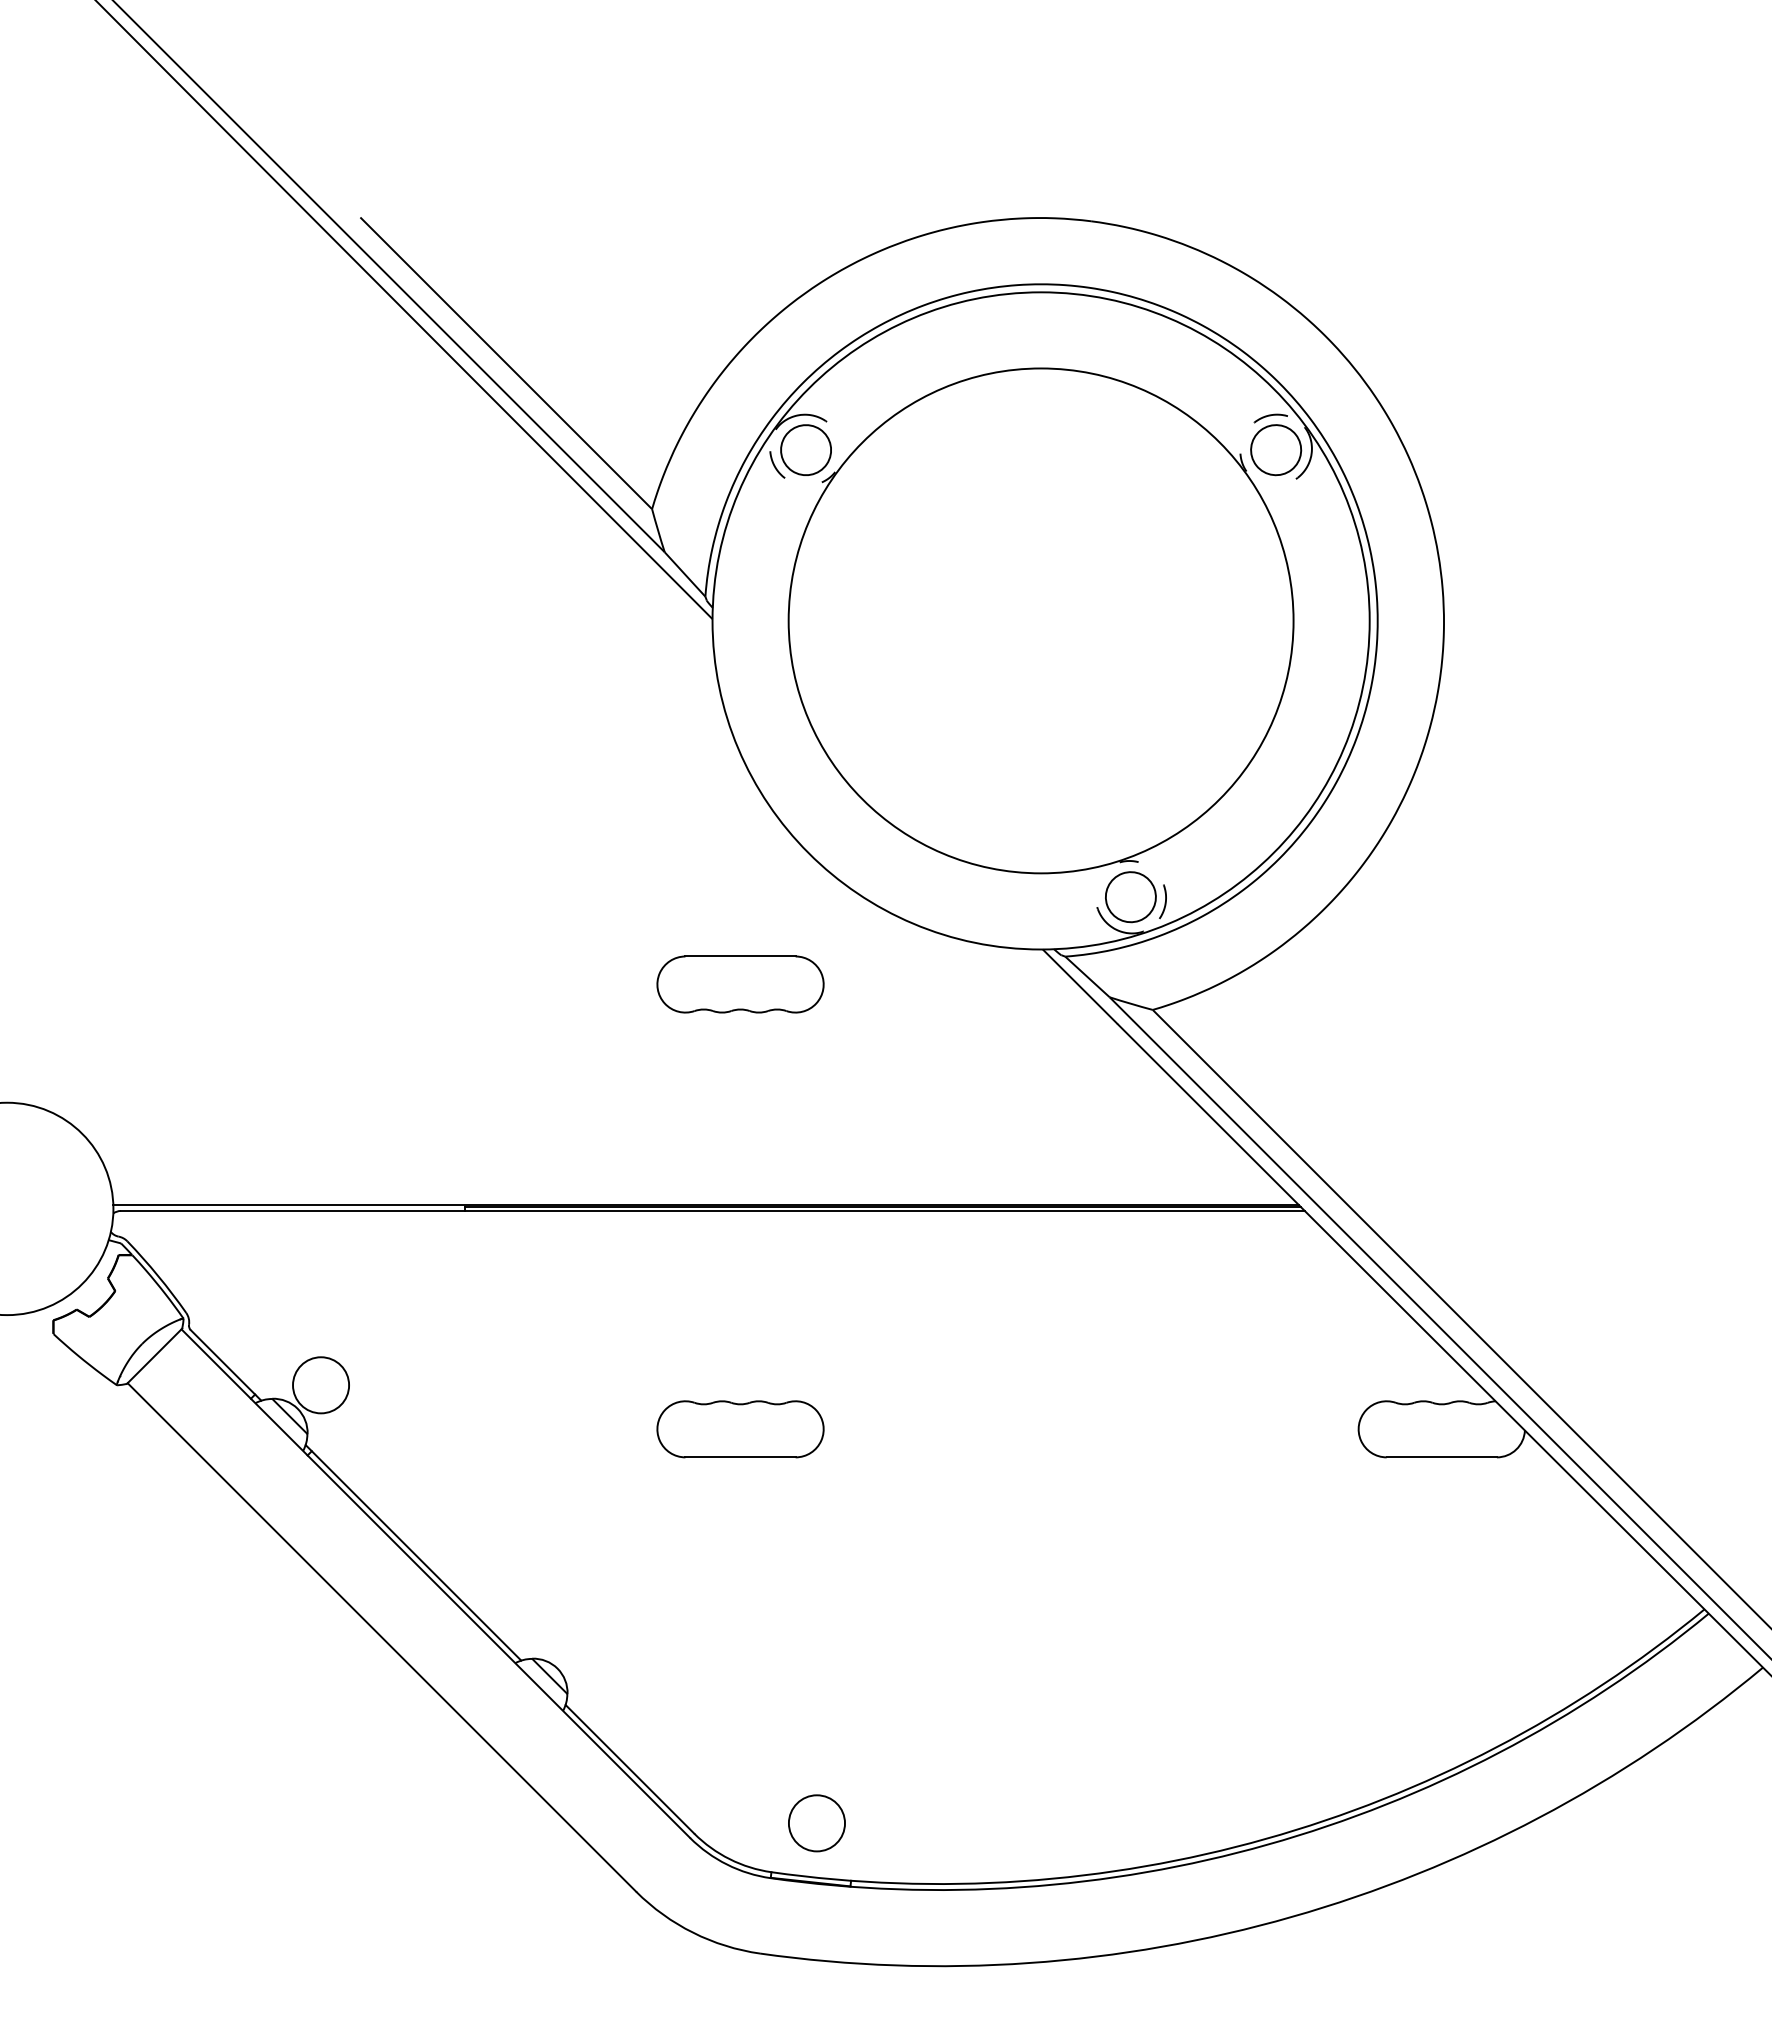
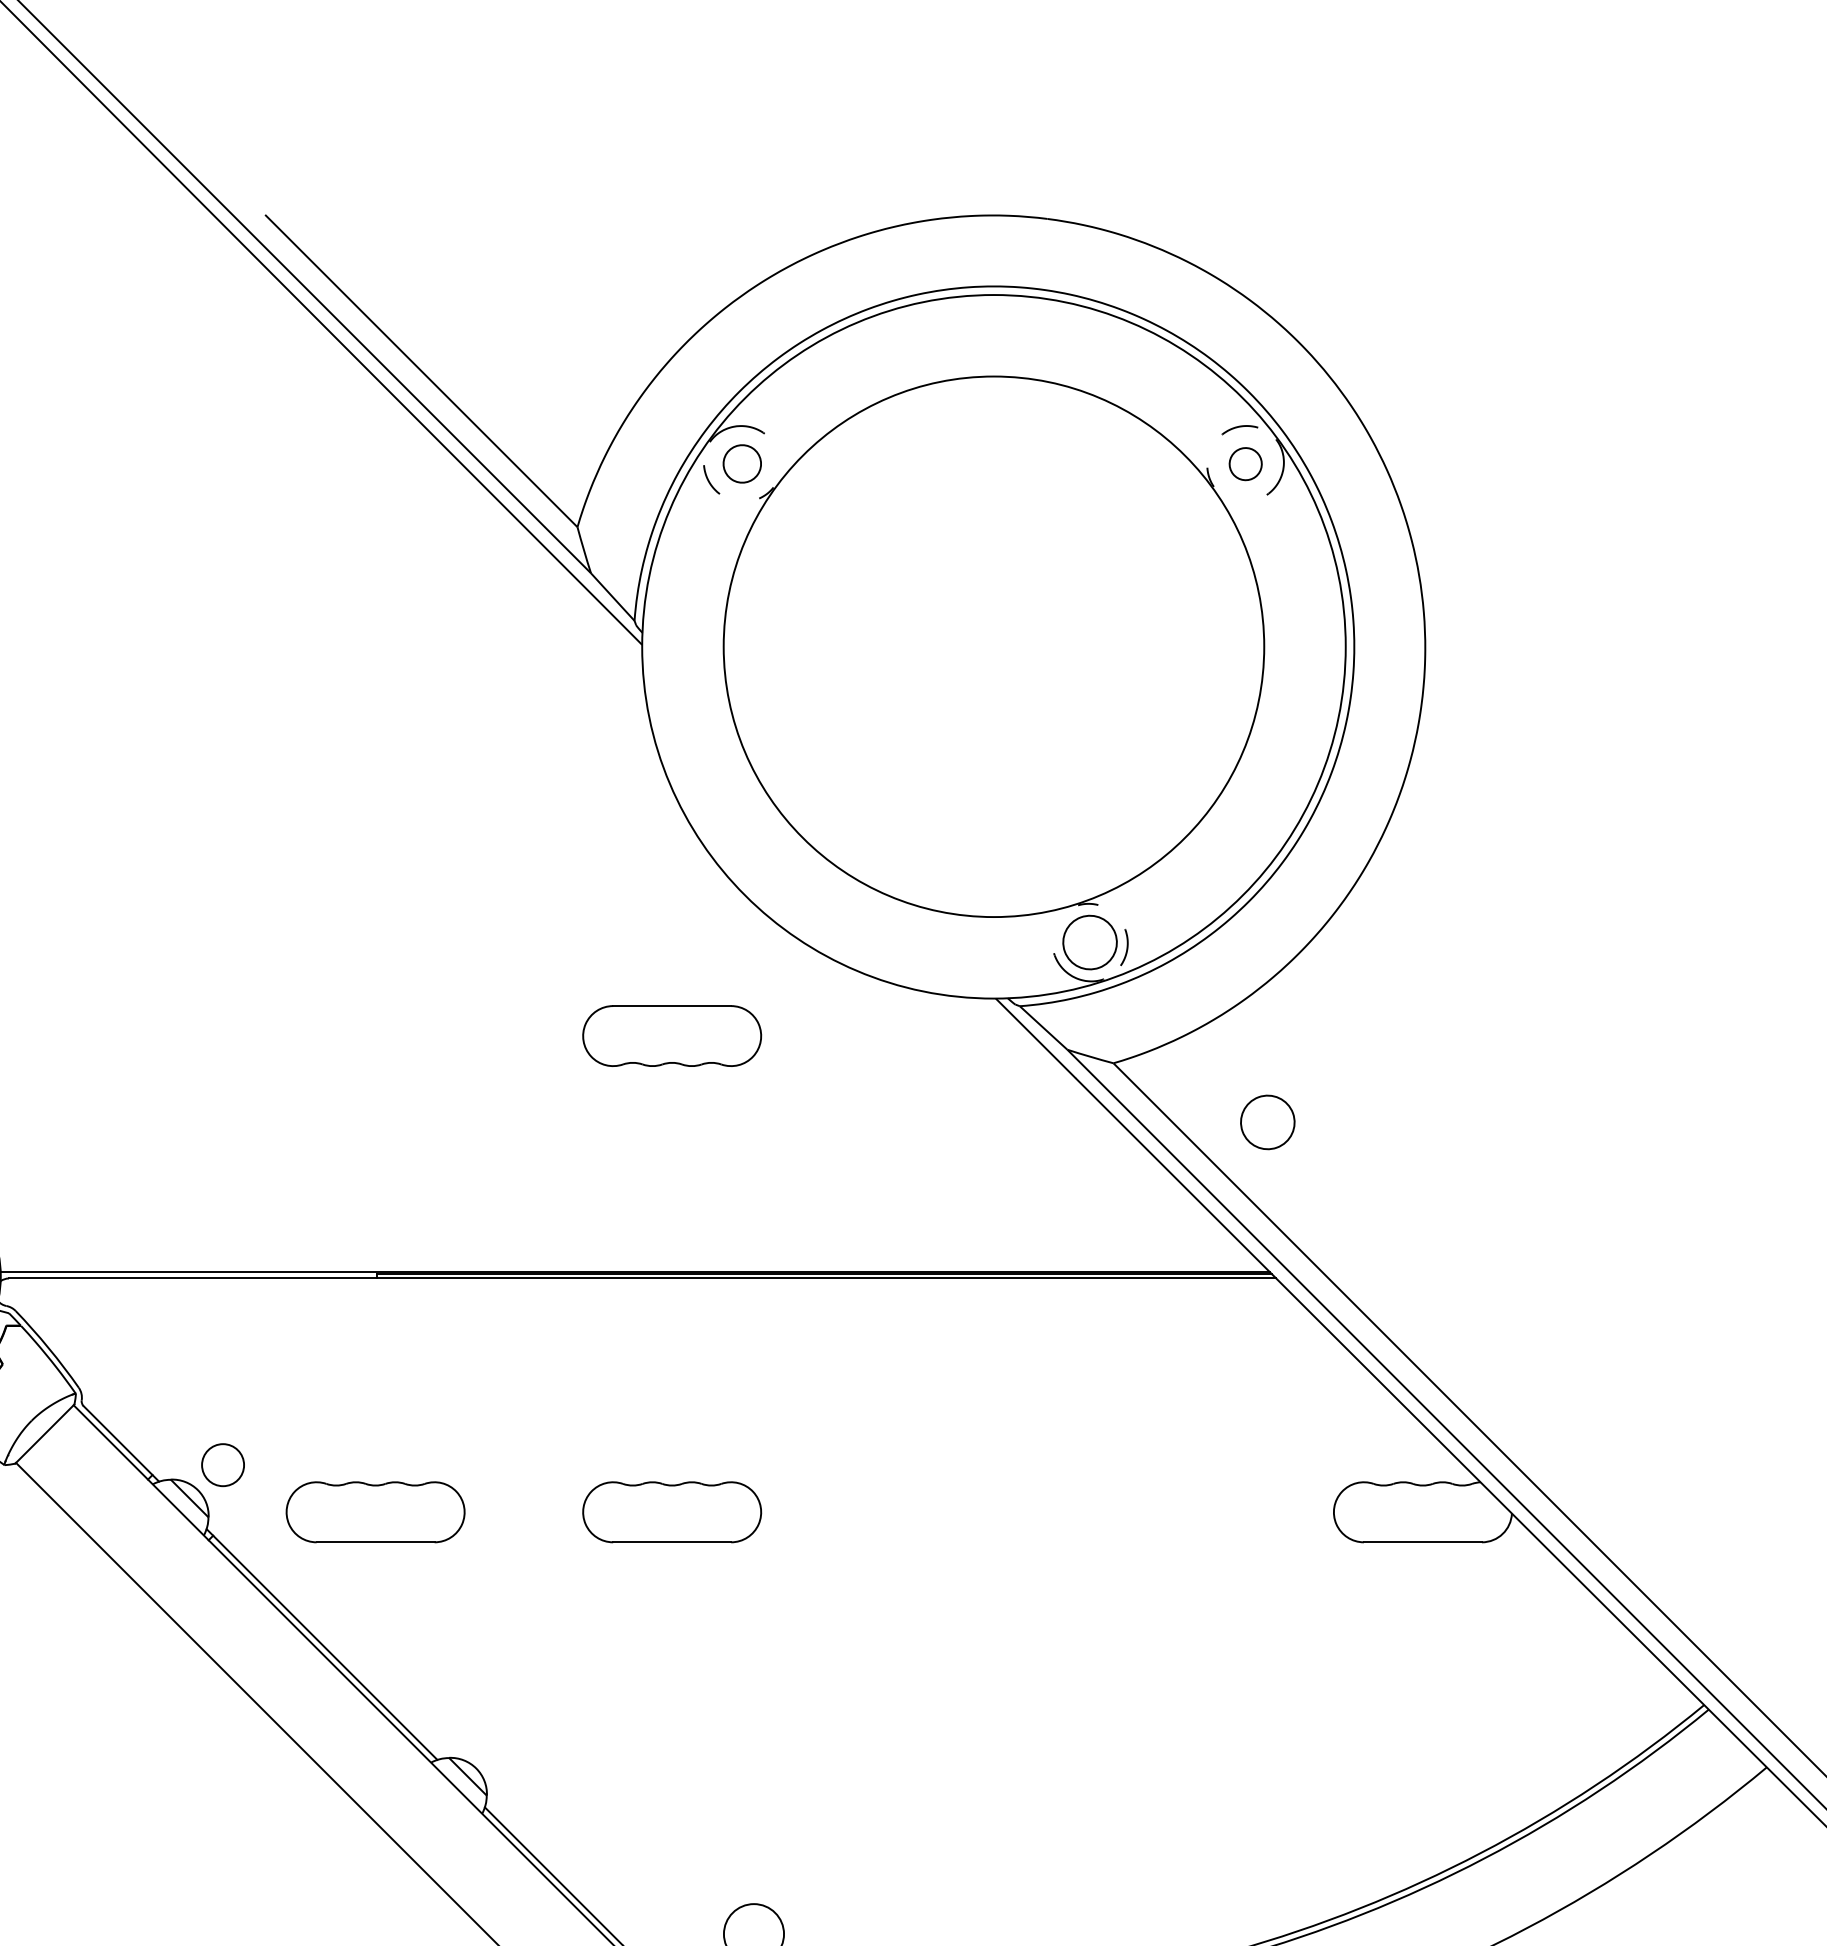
part: (805, 449) -> (741, 463), size x0.7
part: (1276, 450) -> (1245, 464), size x0.6
part: (1296, 1065) -> (1267, 1122), added
circle: (321, 1385) -> (223, 1465), size x0.7
part: (463, 1429) -> (375, 1512), added

